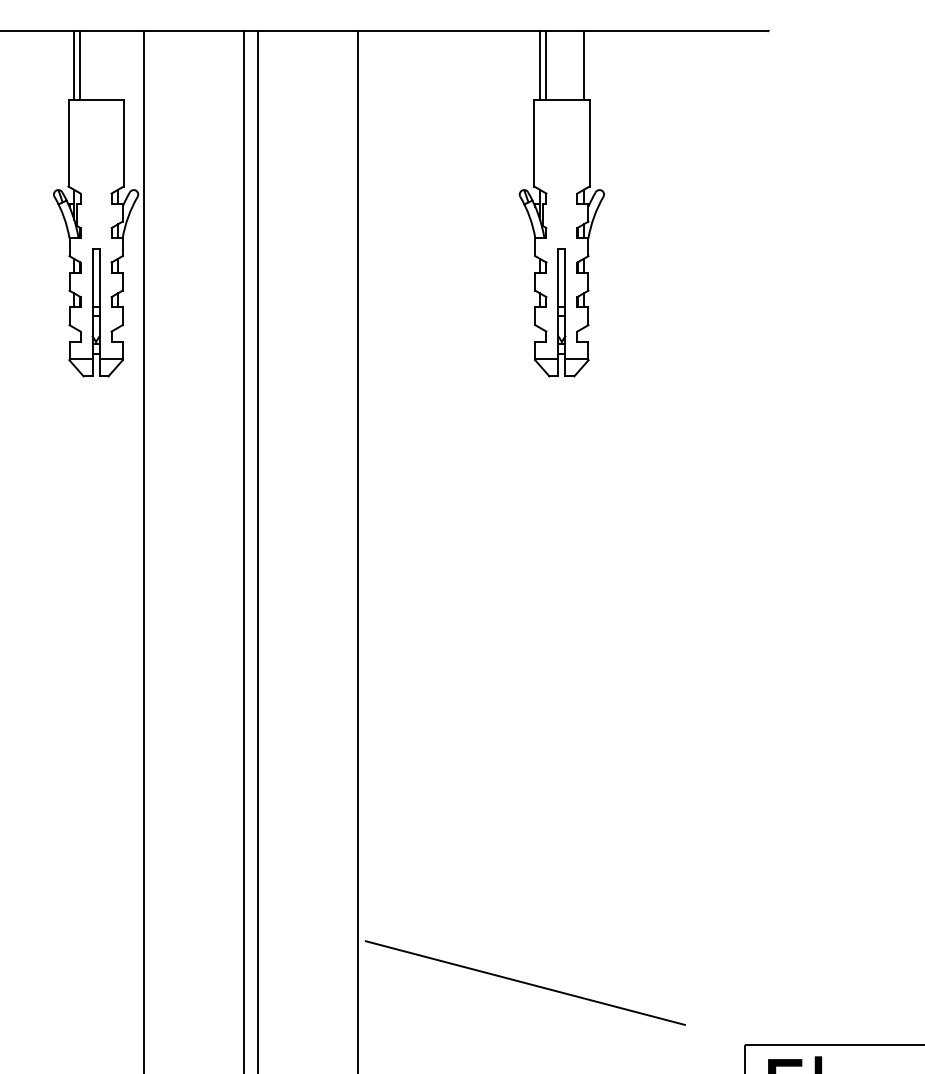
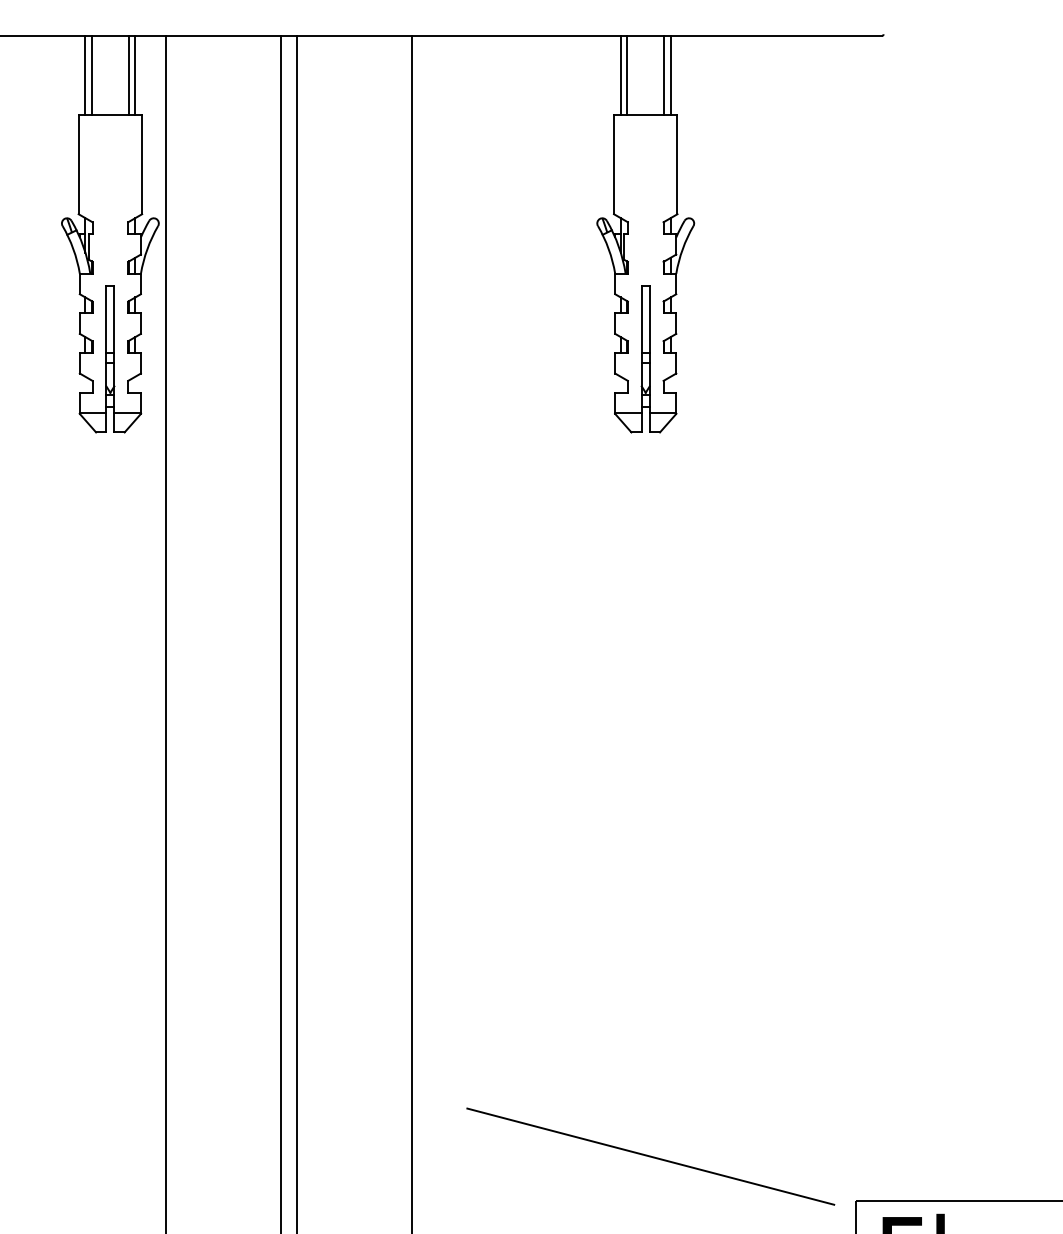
line: (112, 65) -> (129, 75), added
line: (117, 65) -> (135, 75), added
line: (578, 65) -> (664, 75), added
line: (525, 982) -> (650, 1156), moved

